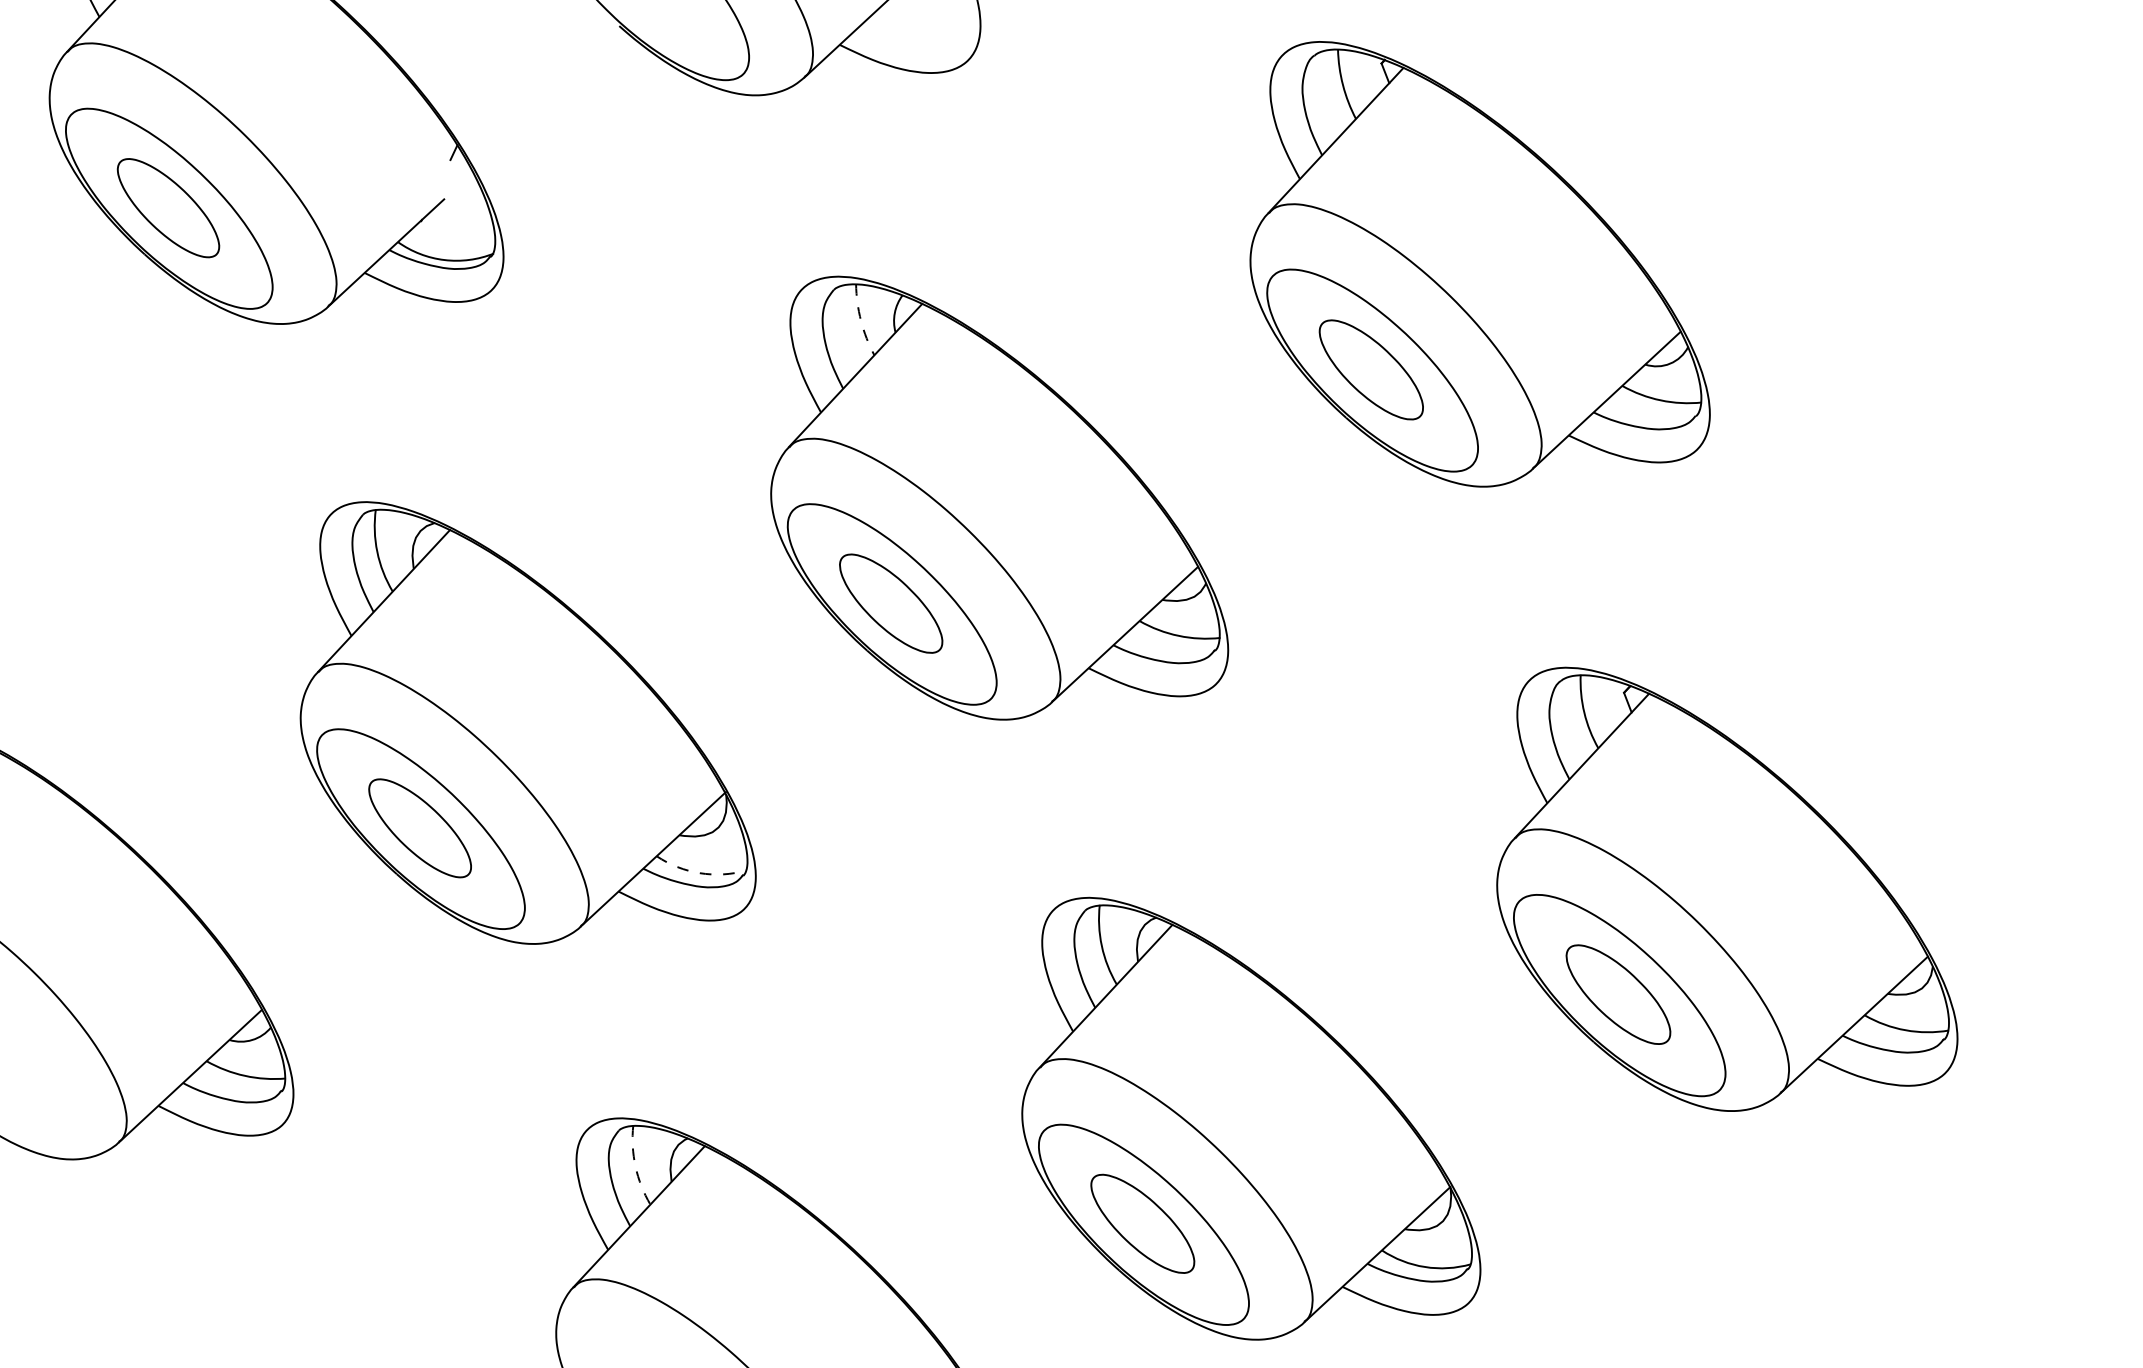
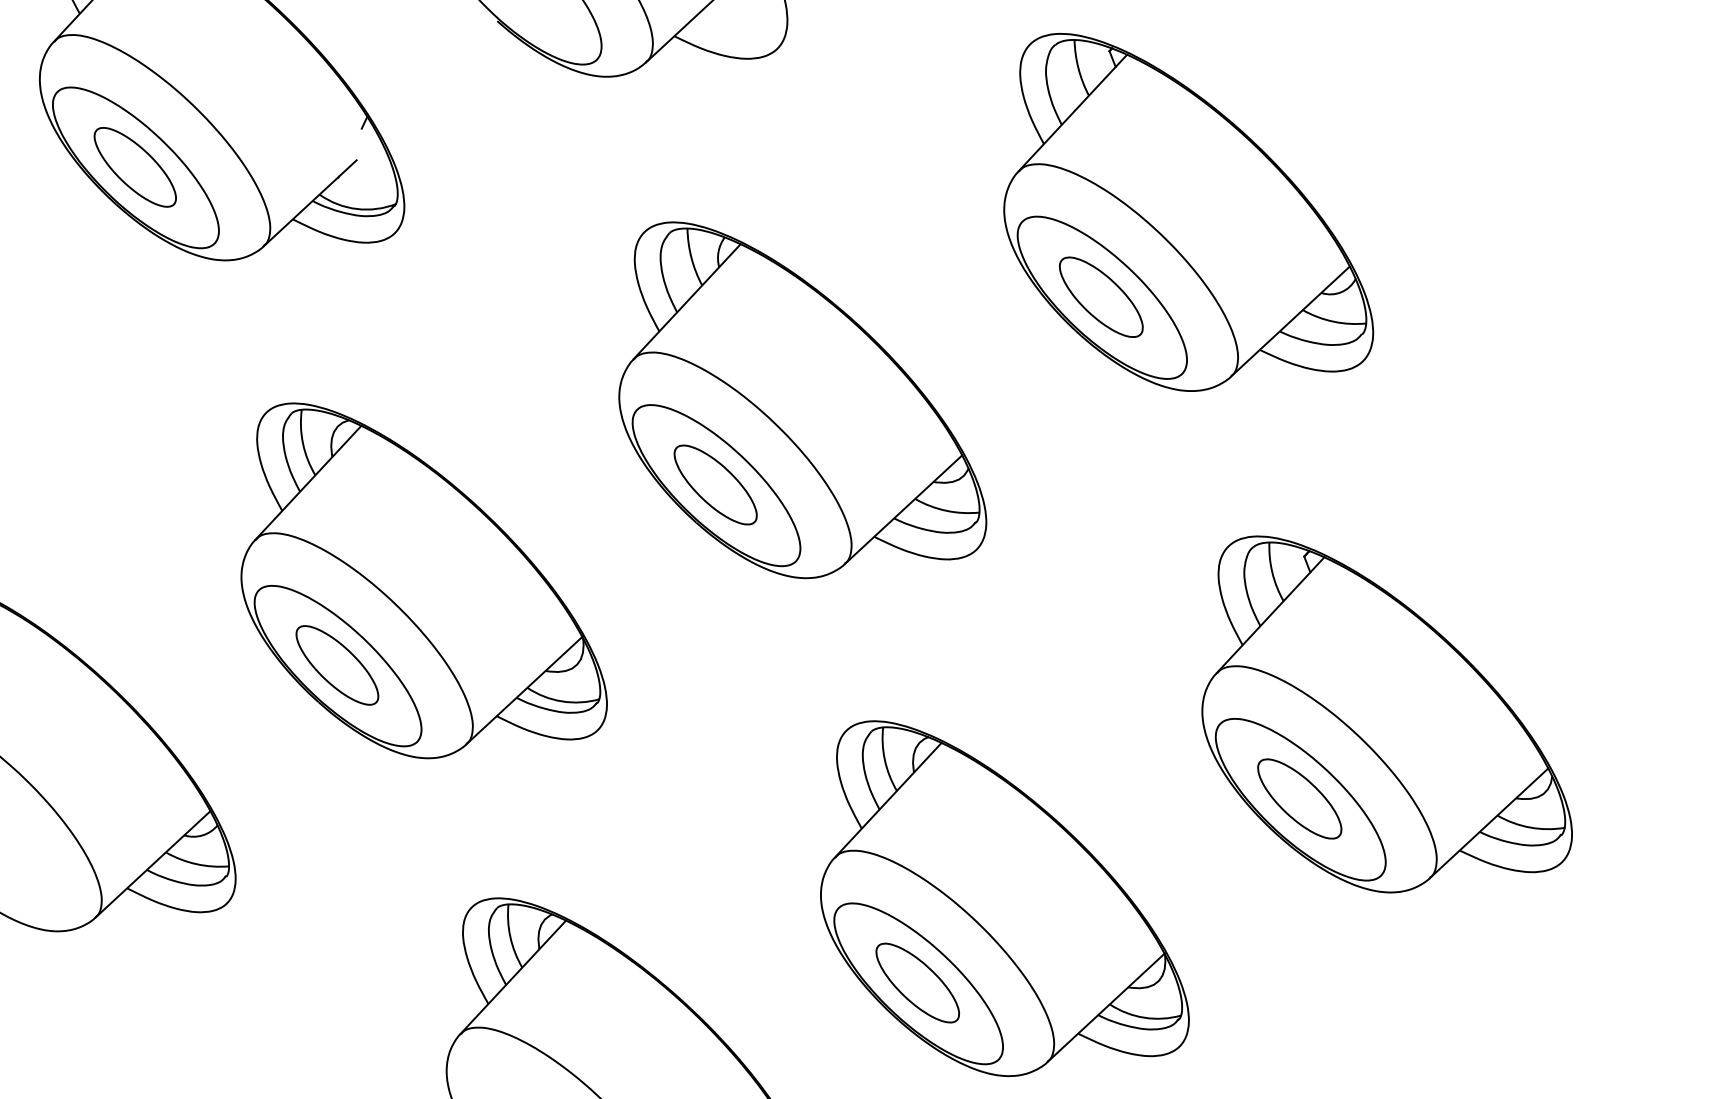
arc: (861, 320) -> (691, 257), dashed -> solid
arc: (699, 873) -> (561, 701), dashed -> solid
arc: (635, 1166) -> (510, 936), dashed -> solid

